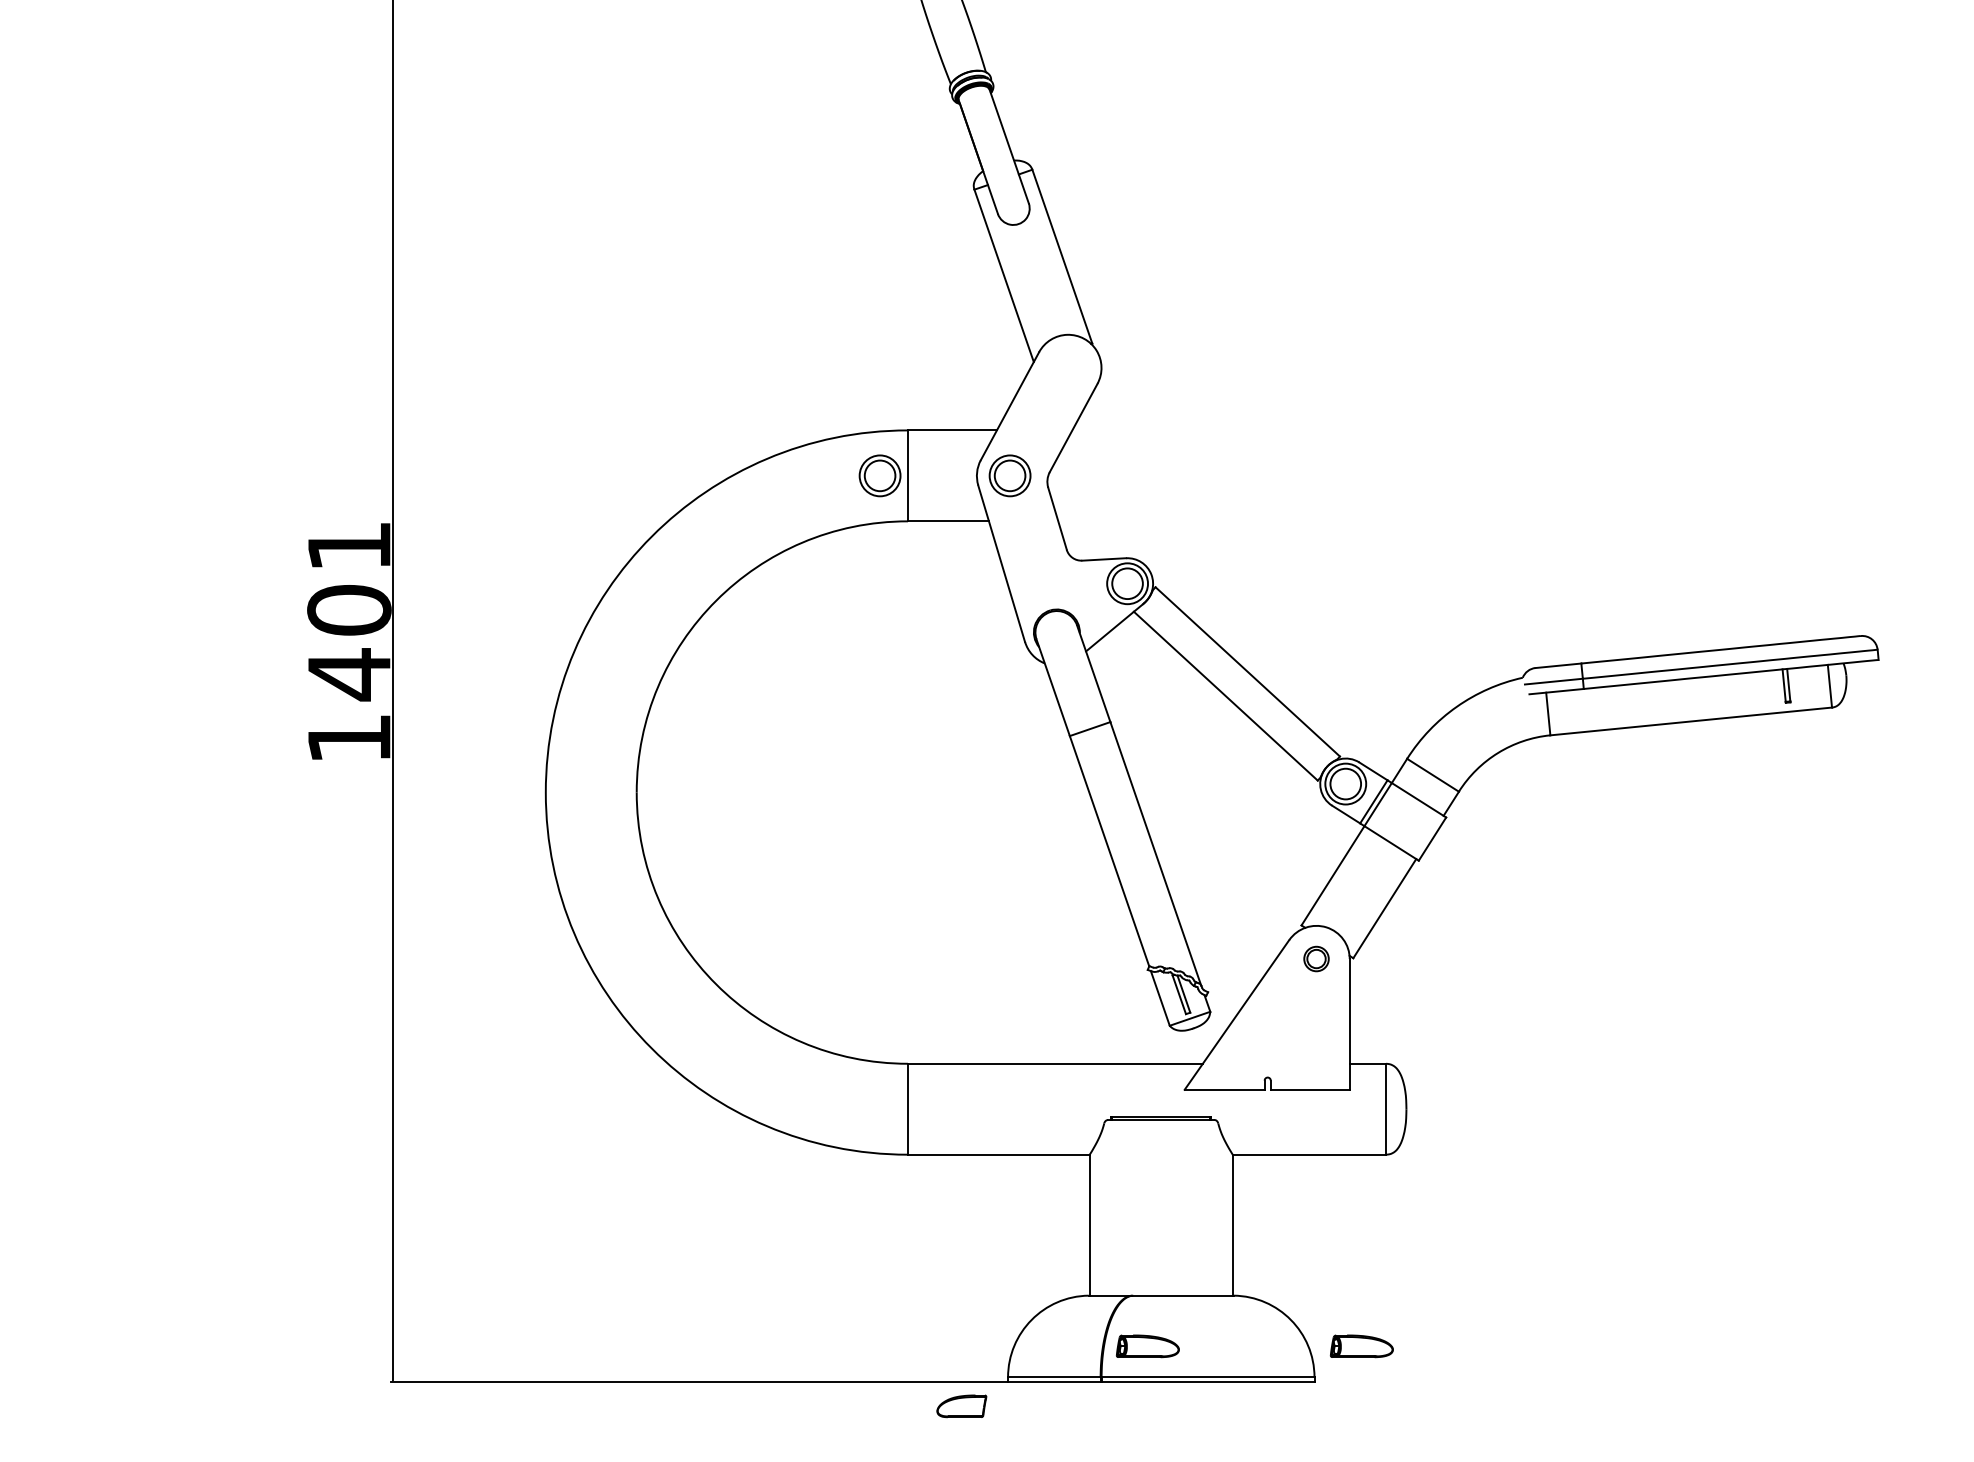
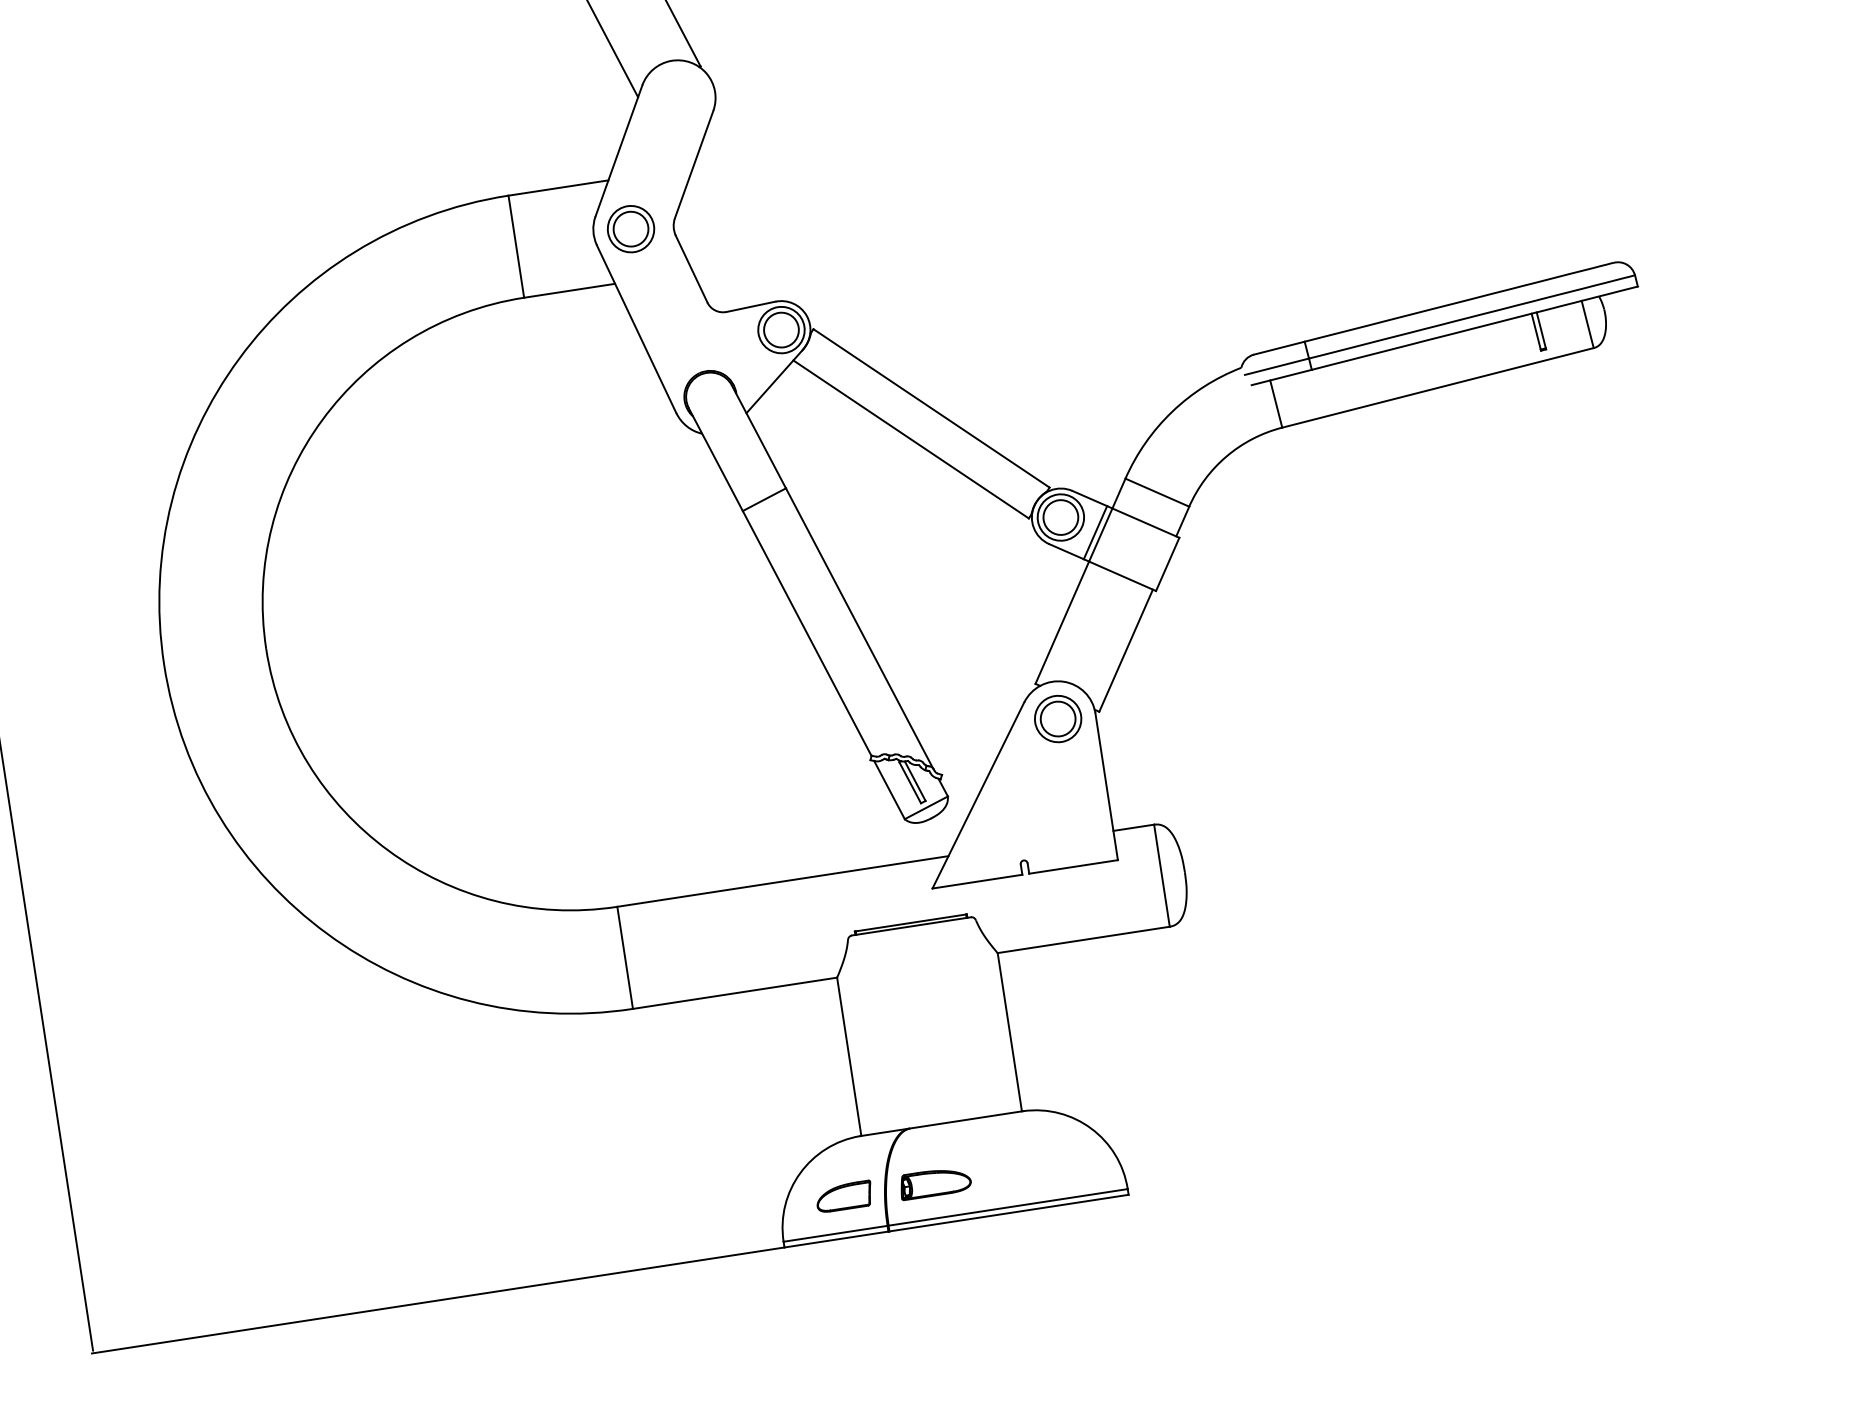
part: (879, 475) -> (484, 251), removed
part: (1316, 958) -> (1057, 718), size x1.67
part: (1361, 1346) -> (1175, 1146), removed
part: (961, 1406) -> (843, 1197), moved

